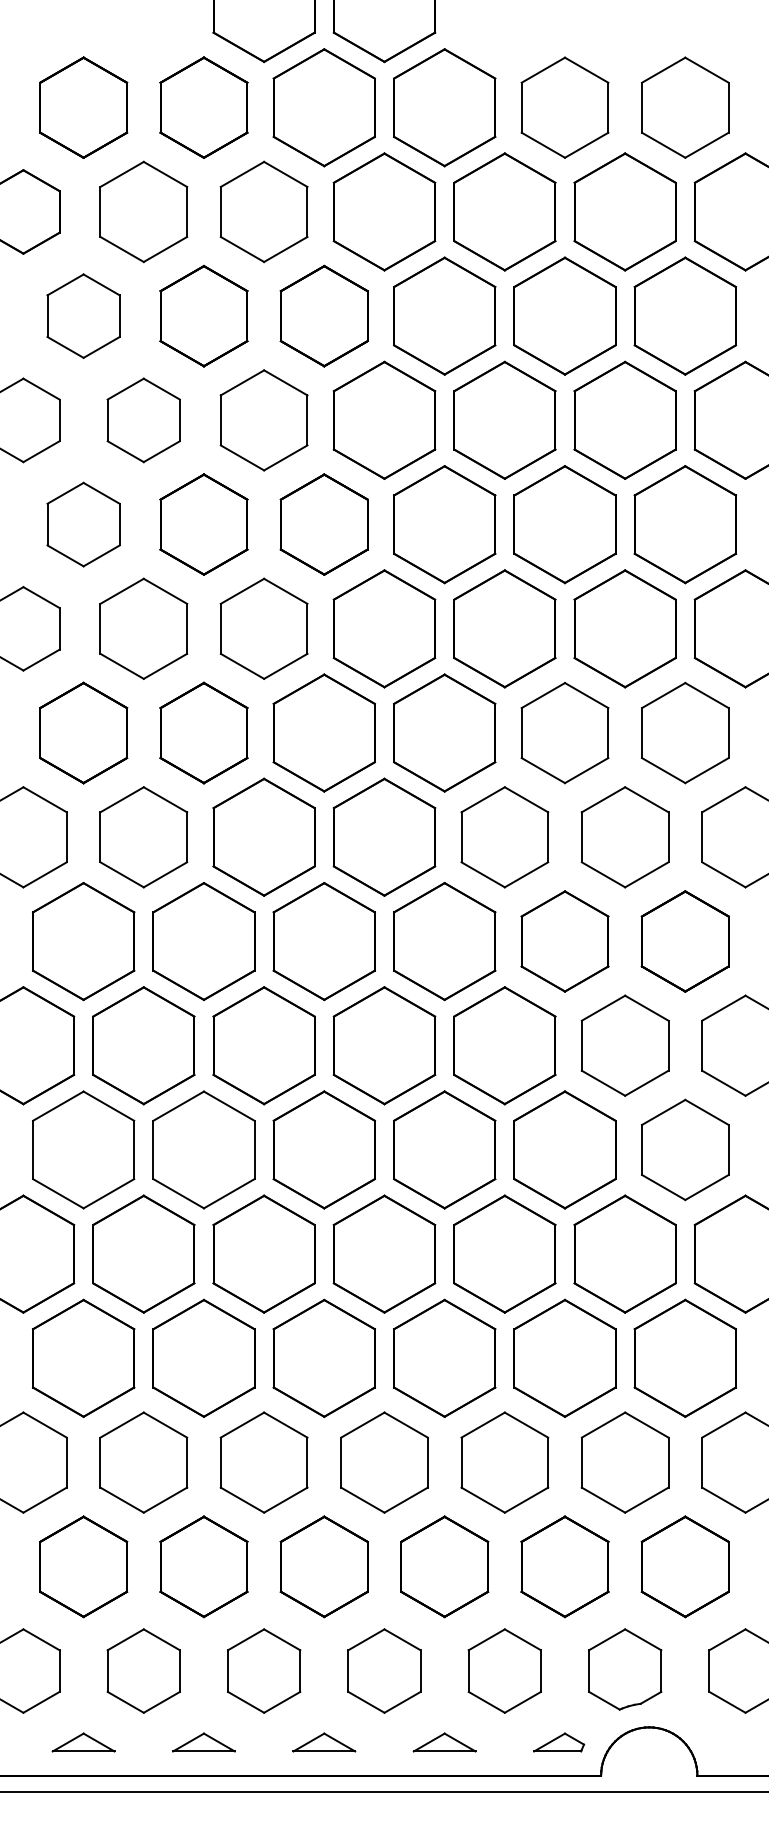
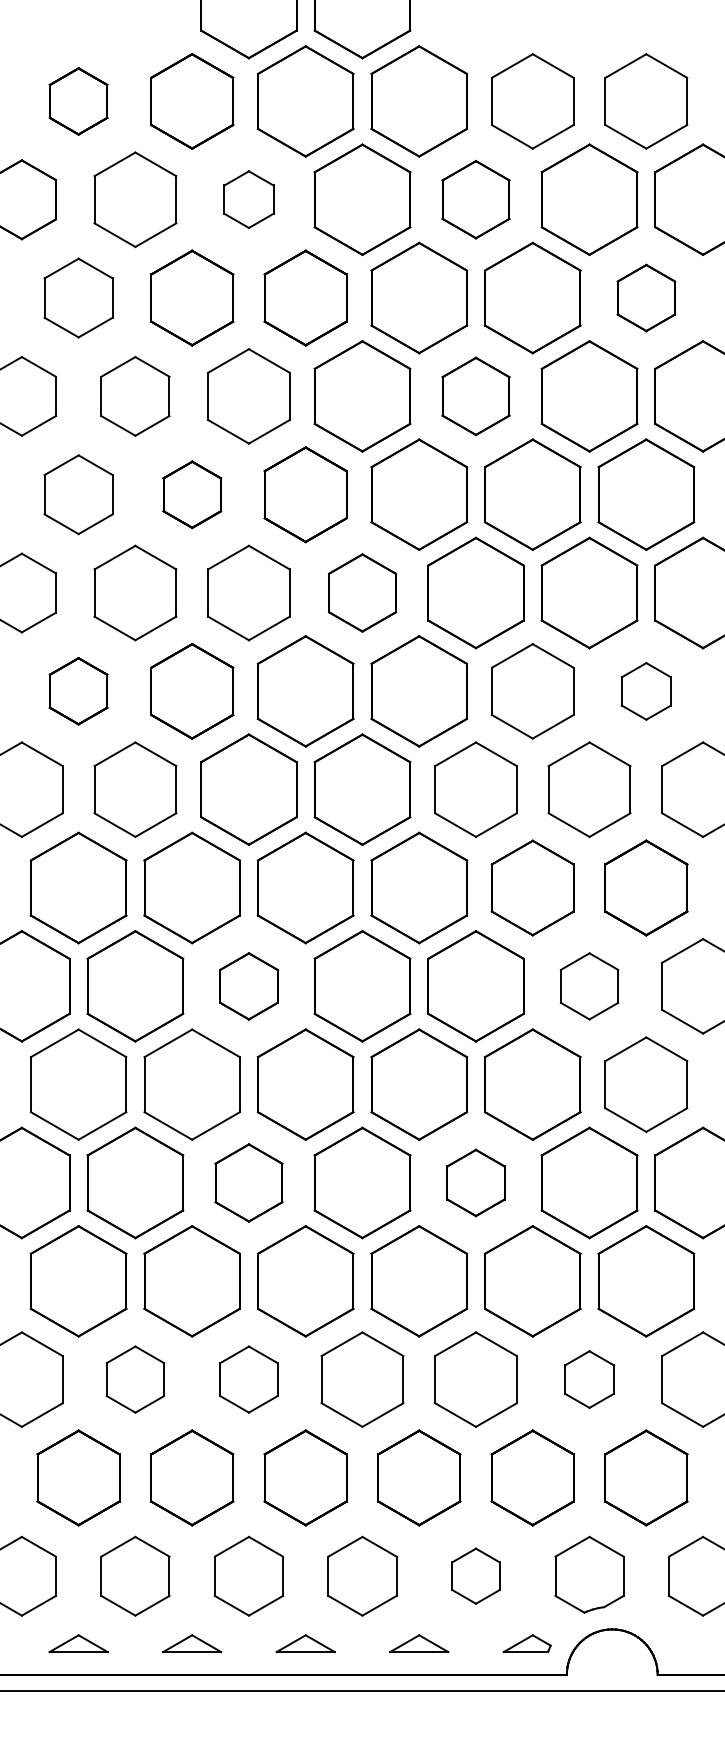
part: (83, 107) -> (78, 101), size x0.7
part: (263, 211) -> (248, 199), size x0.6
part: (504, 211) -> (475, 199), size x0.7
part: (685, 315) -> (646, 297), size x0.6
part: (504, 420) -> (475, 396), size x0.7
part: (204, 524) -> (192, 494), size x0.7
part: (384, 628) -> (362, 592), size x0.7
part: (83, 732) -> (78, 690), size x0.7
part: (685, 733) -> (646, 691), size x0.6
part: (263, 1045) -> (248, 986), size x0.6
part: (625, 1045) -> (589, 986), size x0.7
part: (263, 1253) -> (248, 1182), size x0.7
part: (504, 1253) -> (475, 1182), size x0.6
part: (143, 1462) -> (135, 1379), size x0.7
part: (263, 1462) -> (248, 1379), size x0.7
part: (625, 1462) -> (589, 1379), size x0.6
part: (504, 1670) -> (475, 1575), size x0.7

